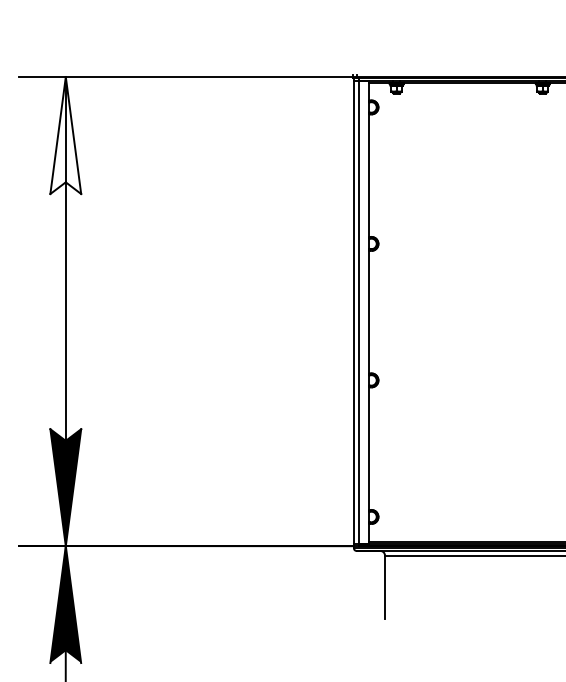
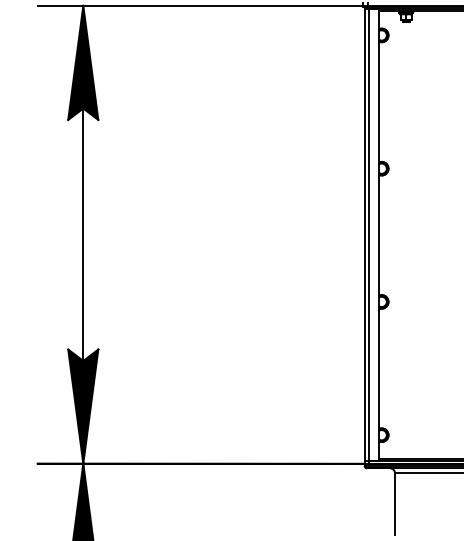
fill: (65, 135) -> (83, 62), added

